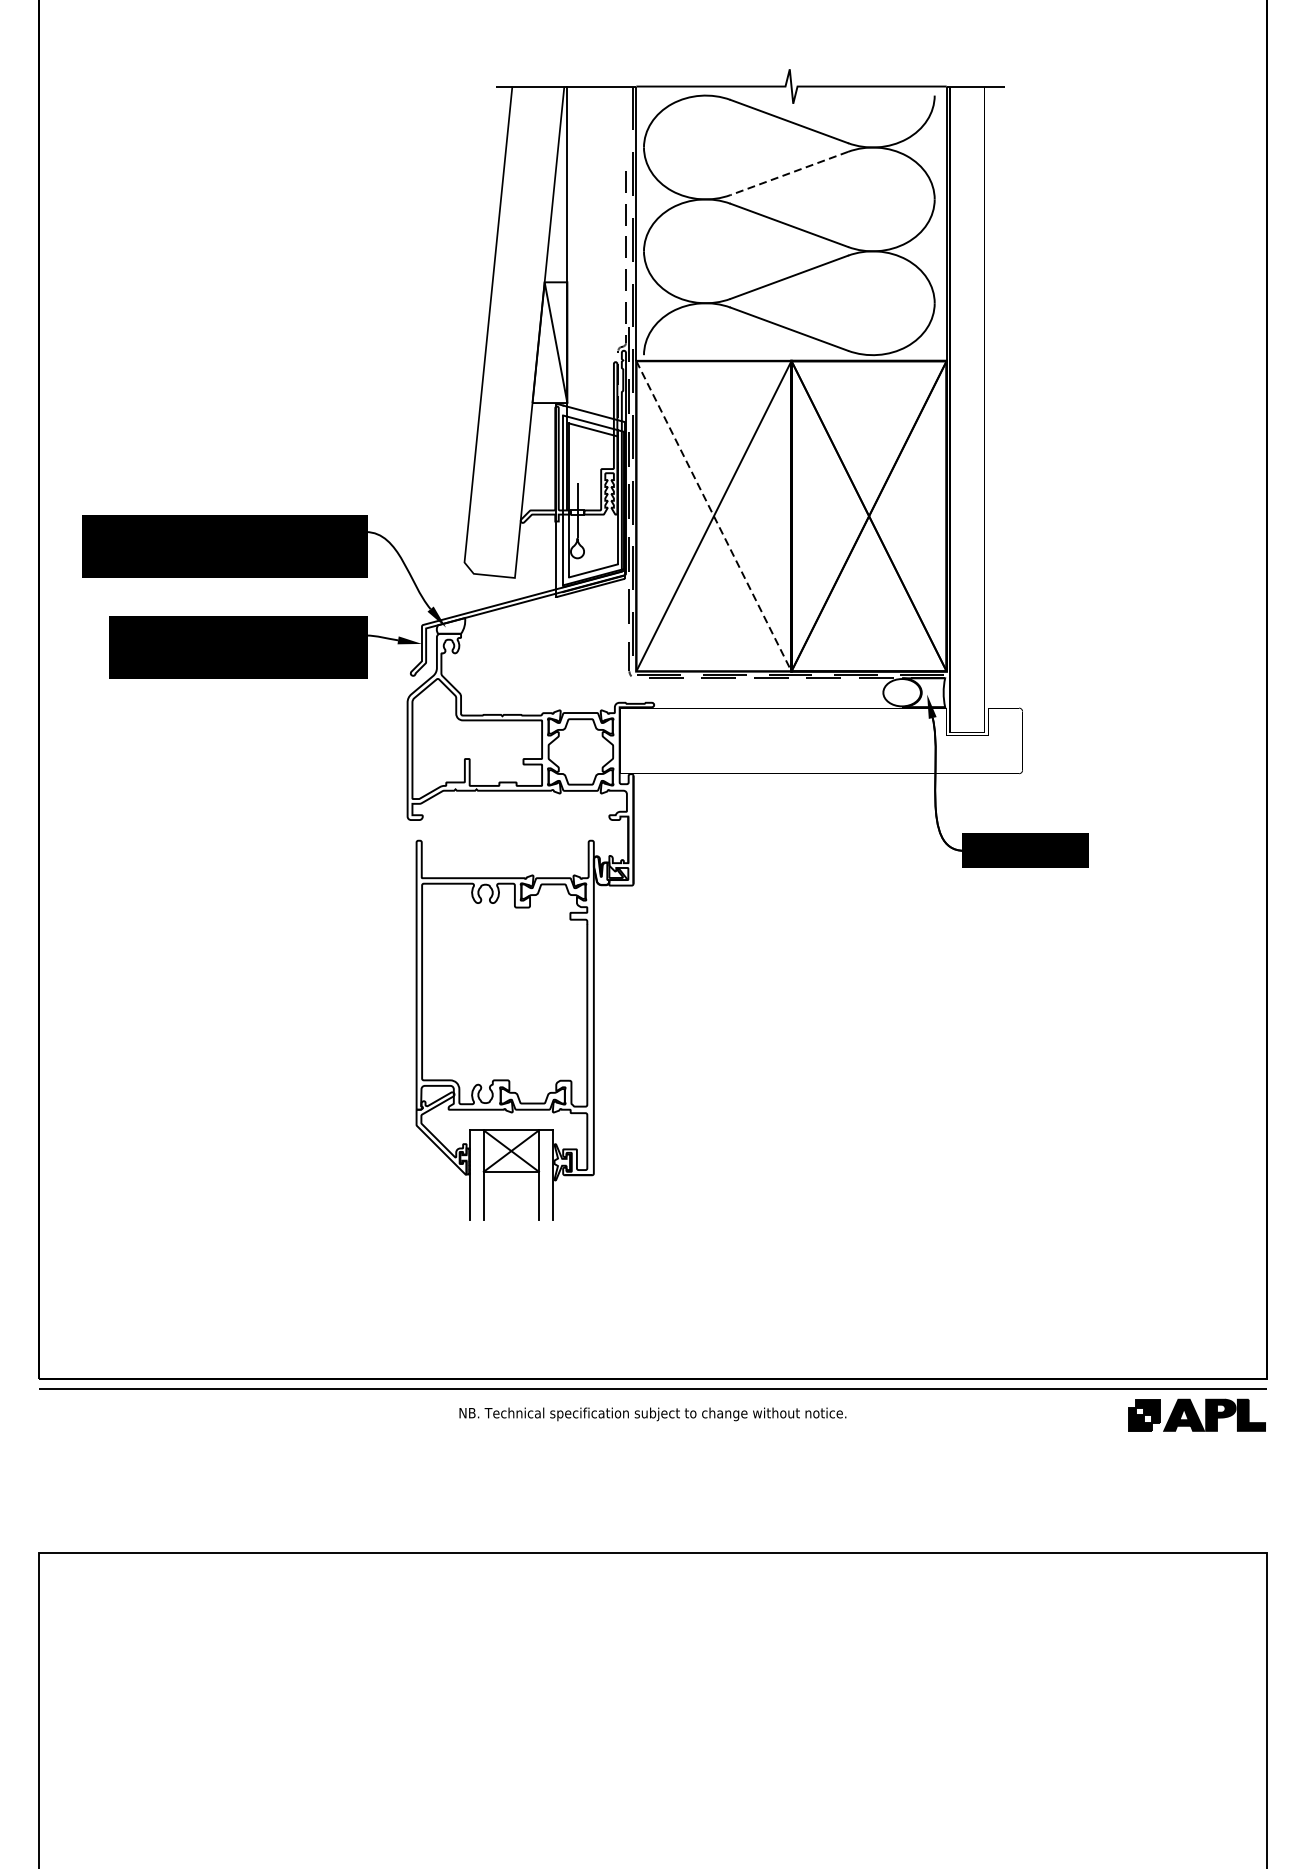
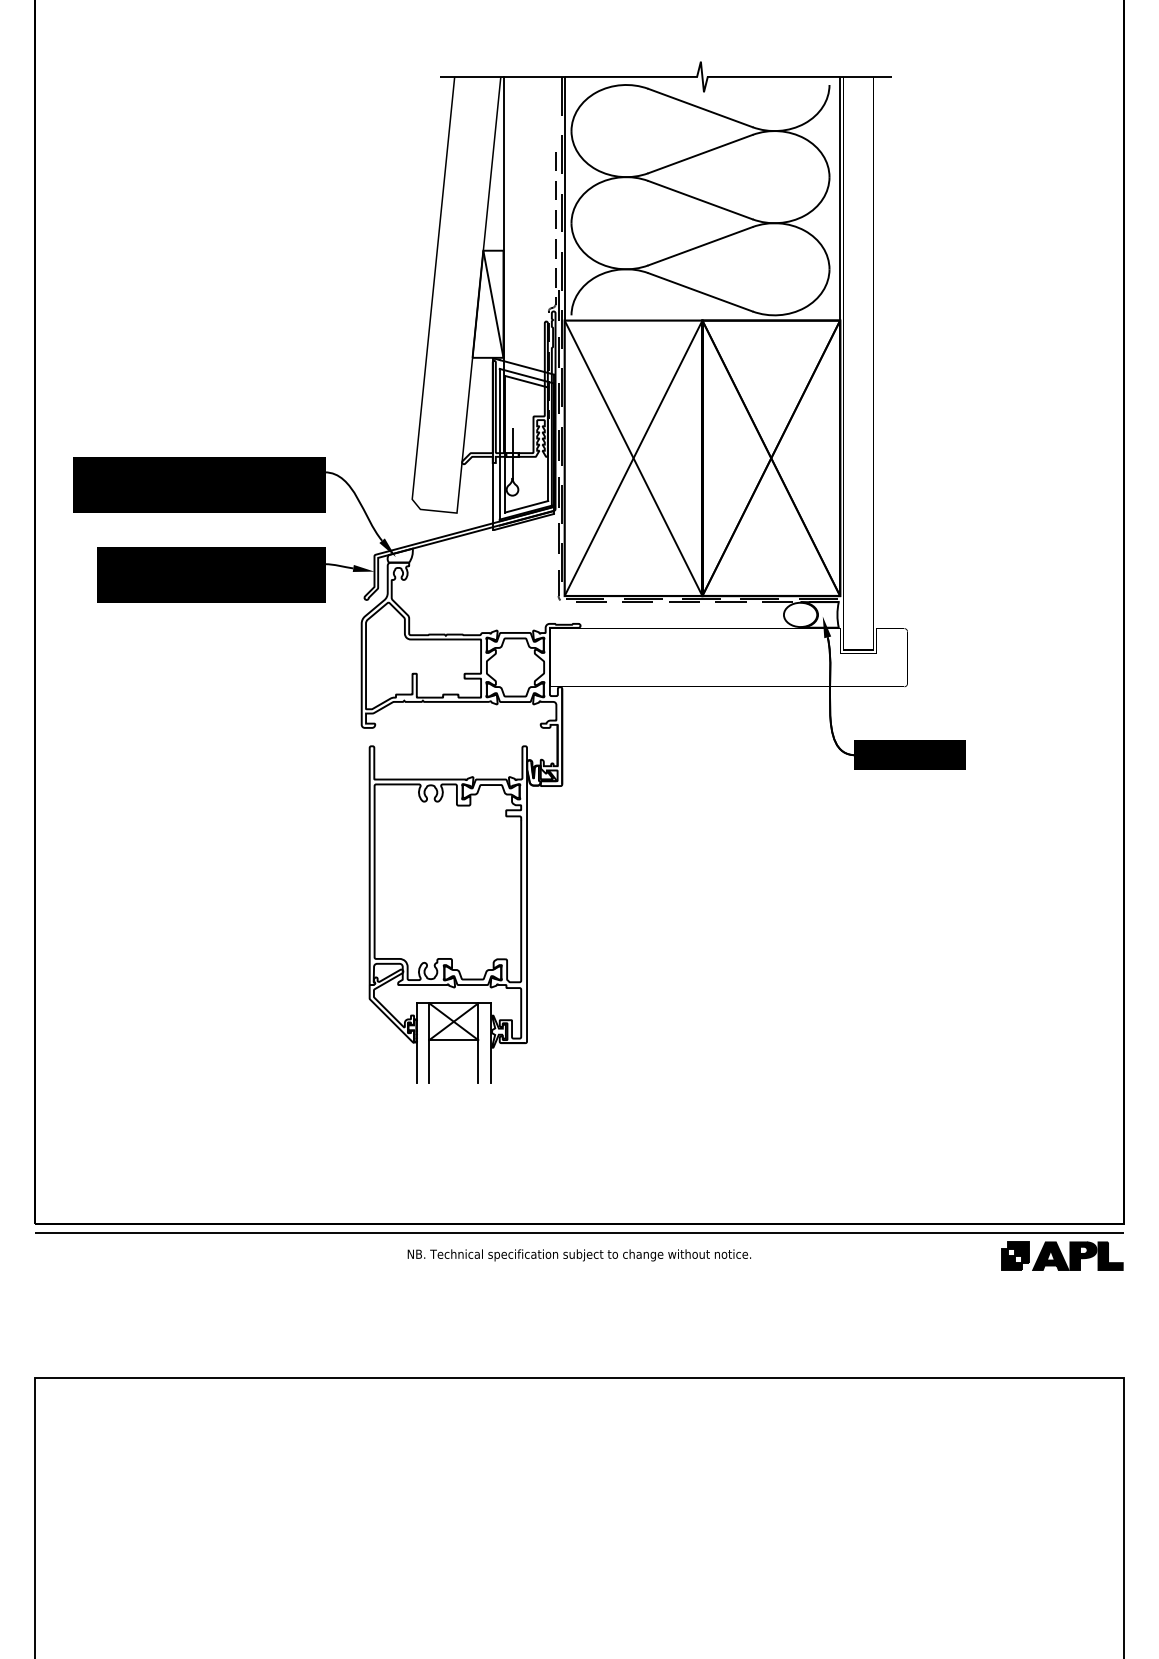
line: (789, 173) -> (700, 154), dashed -> solid
line: (713, 516) -> (633, 458), dashed -> solid

